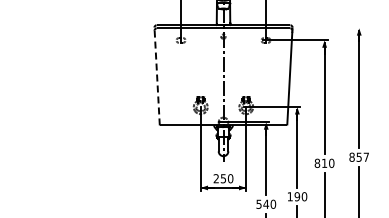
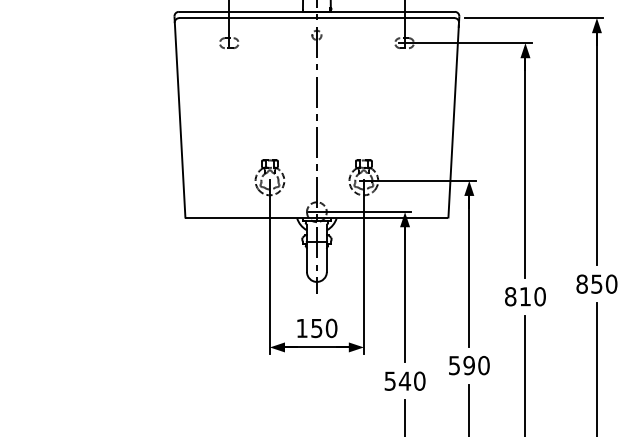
line: (328, 28) -> (533, 18), added
line: (157, 75) -> (180, 115), dashed -> solid
text: (366, 156) -> (611, 282), 857 -> 850
text: (215, 178) -> (300, 327), 250 -> 150
text: (289, 196) -> (453, 365), 190 -> 590

